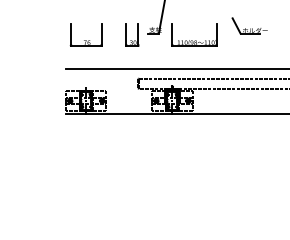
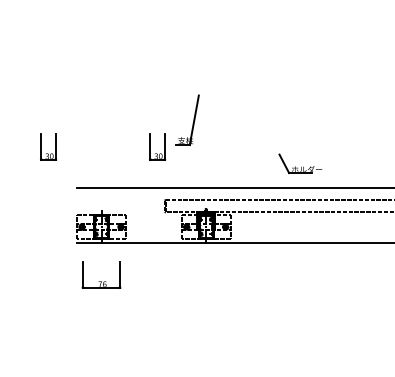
part: (249, 25) -> (300, 163), moved
part: (36, 34) -> (41, 146), added
part: (86, 40) -> (101, 281), moved
part: (194, 40) -> (233, 153), removed

